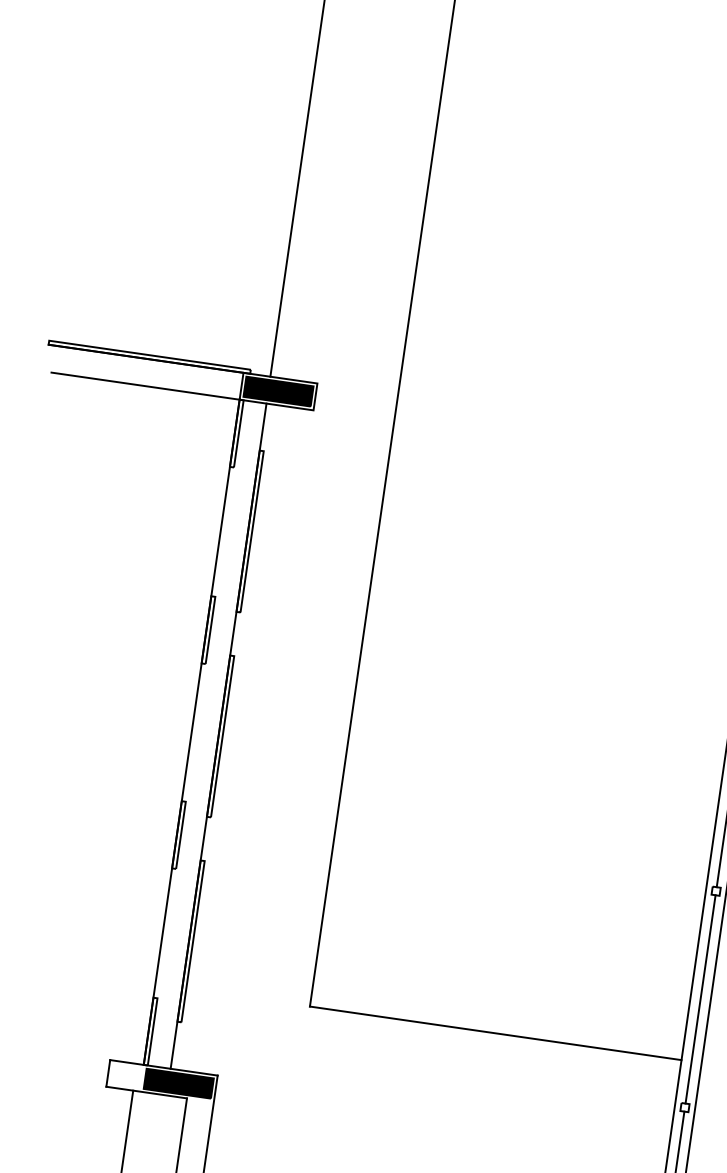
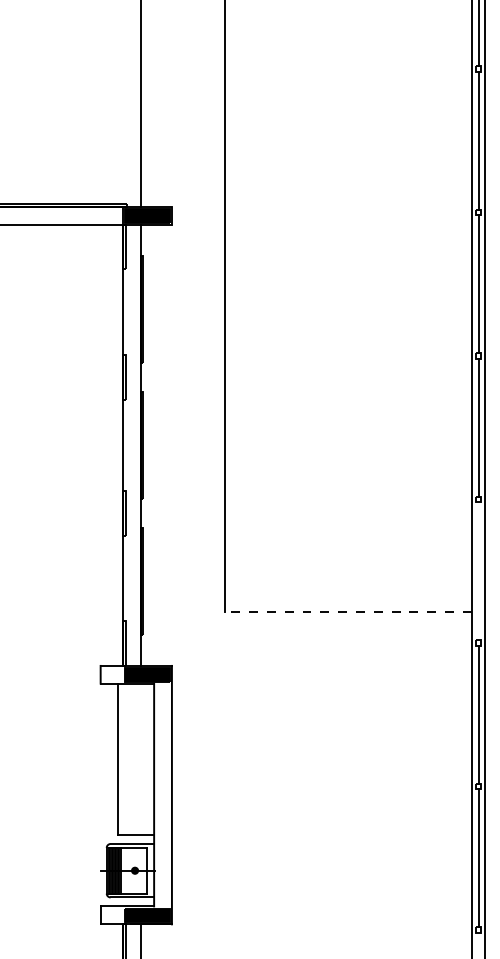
line: (700, 999) -> (478, 571), removed
line: (495, 1033) -> (348, 612), solid -> dashed

